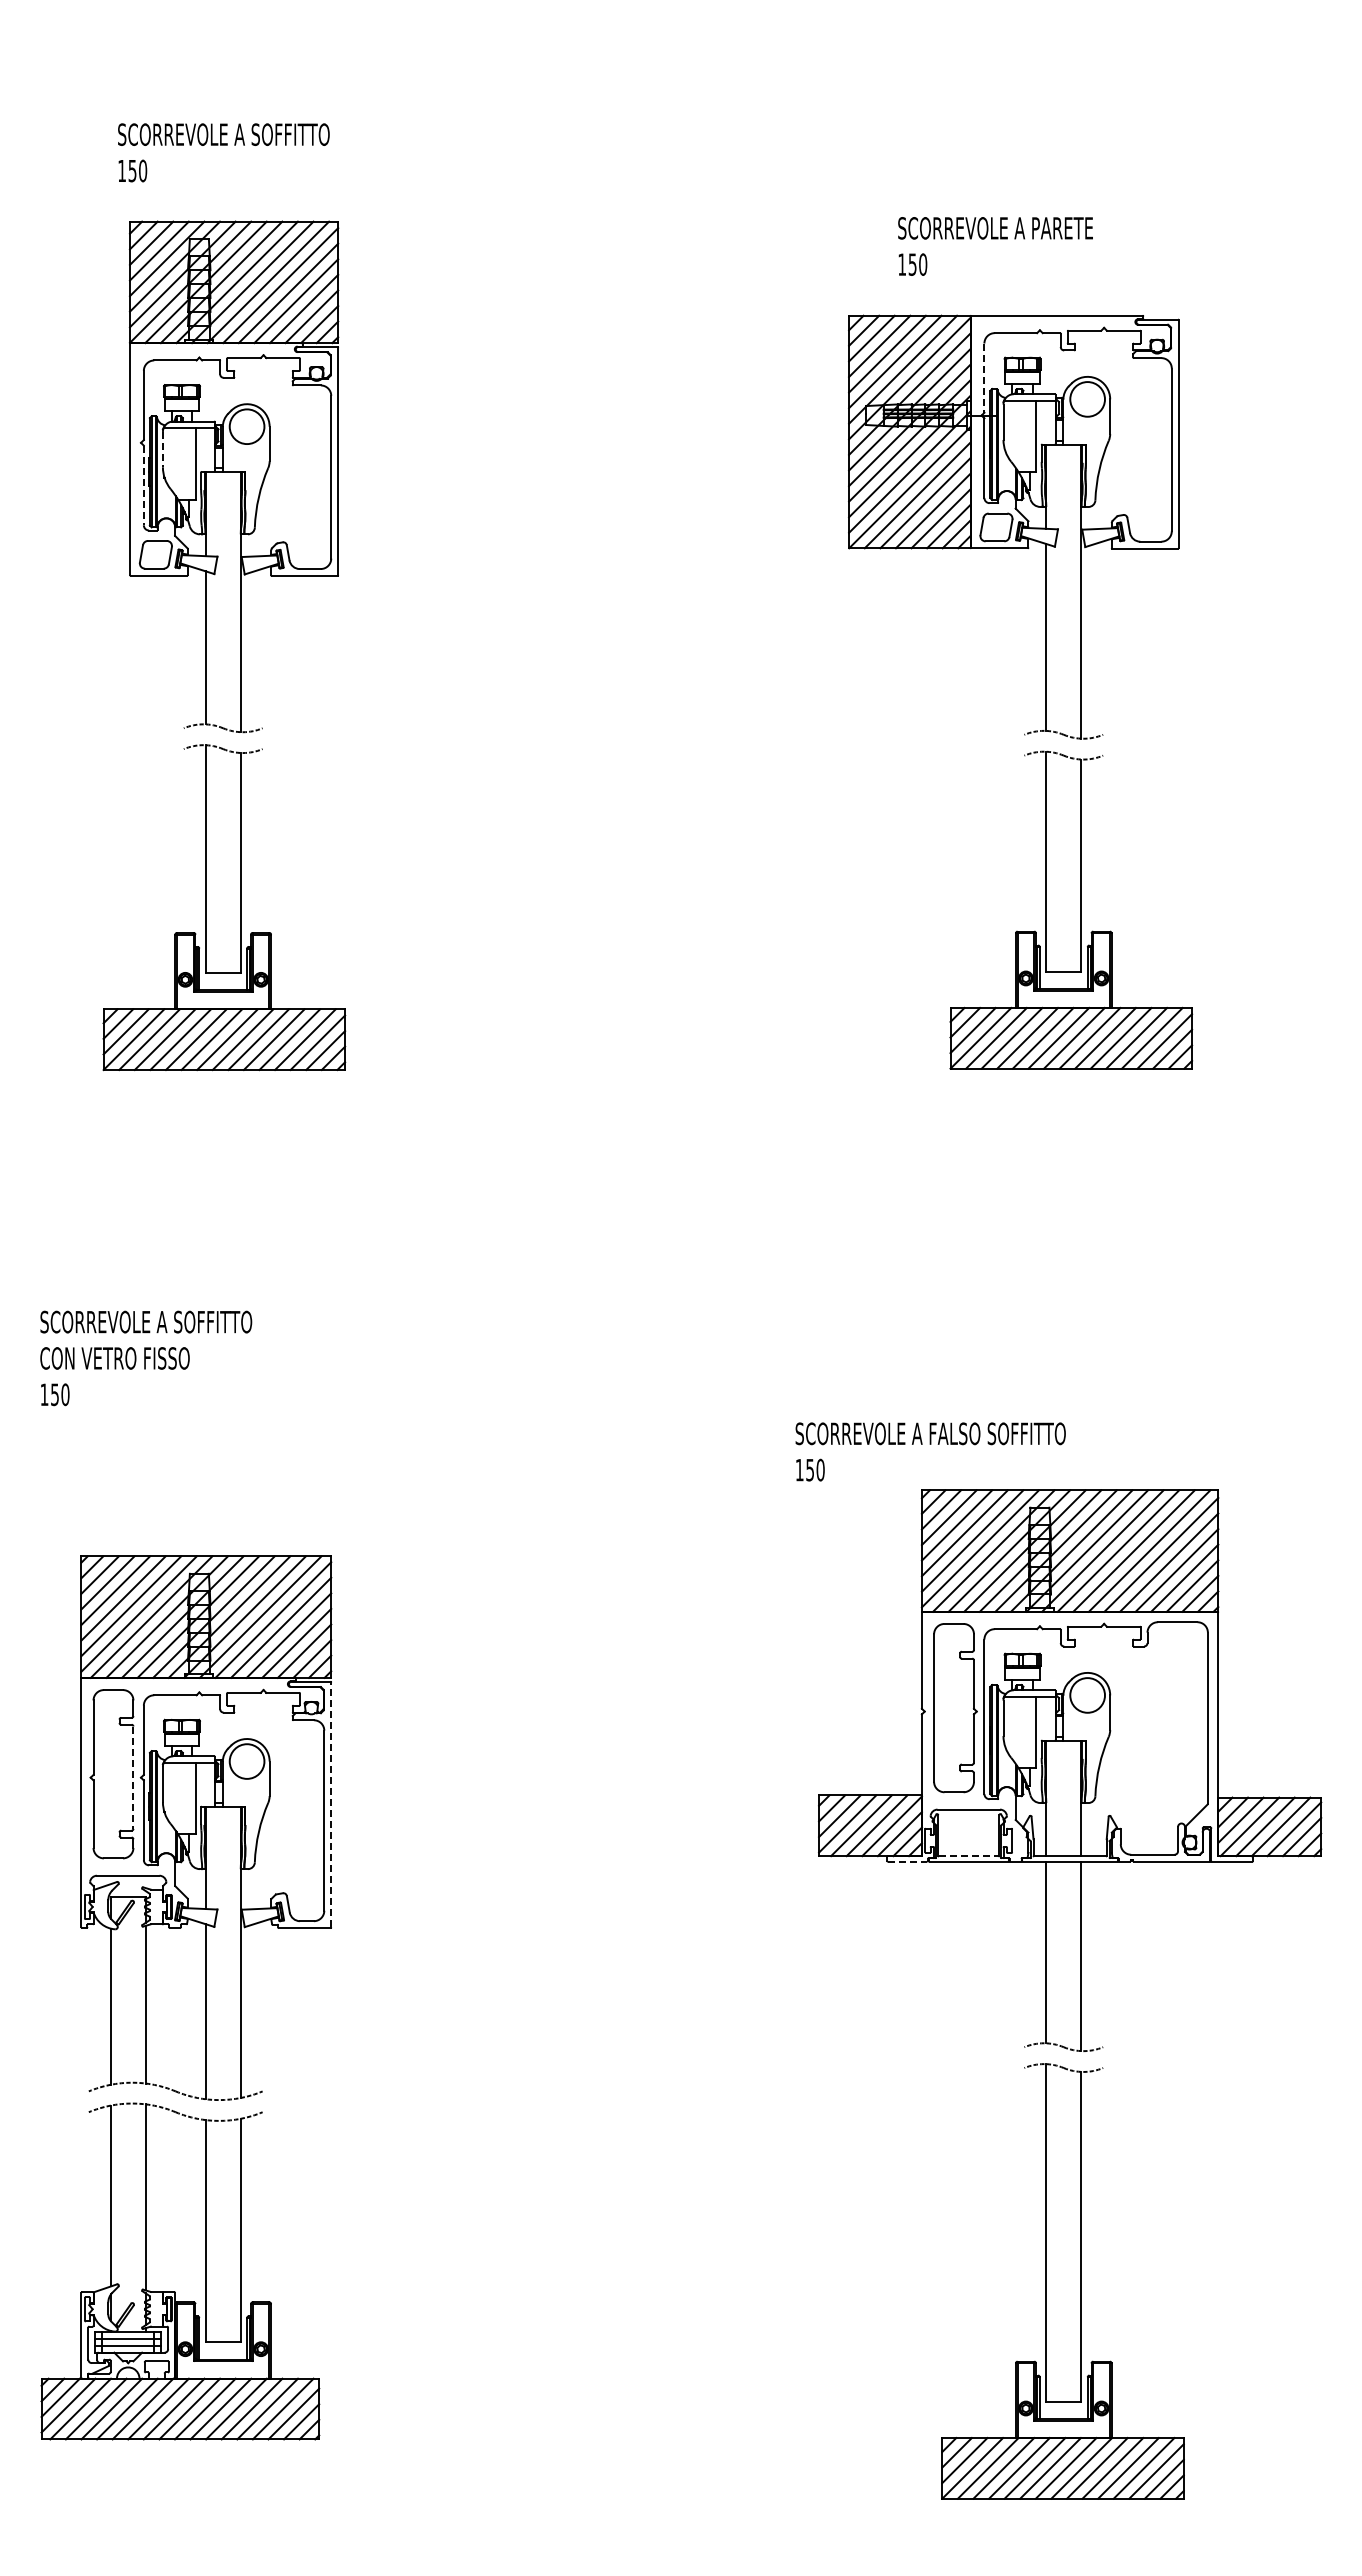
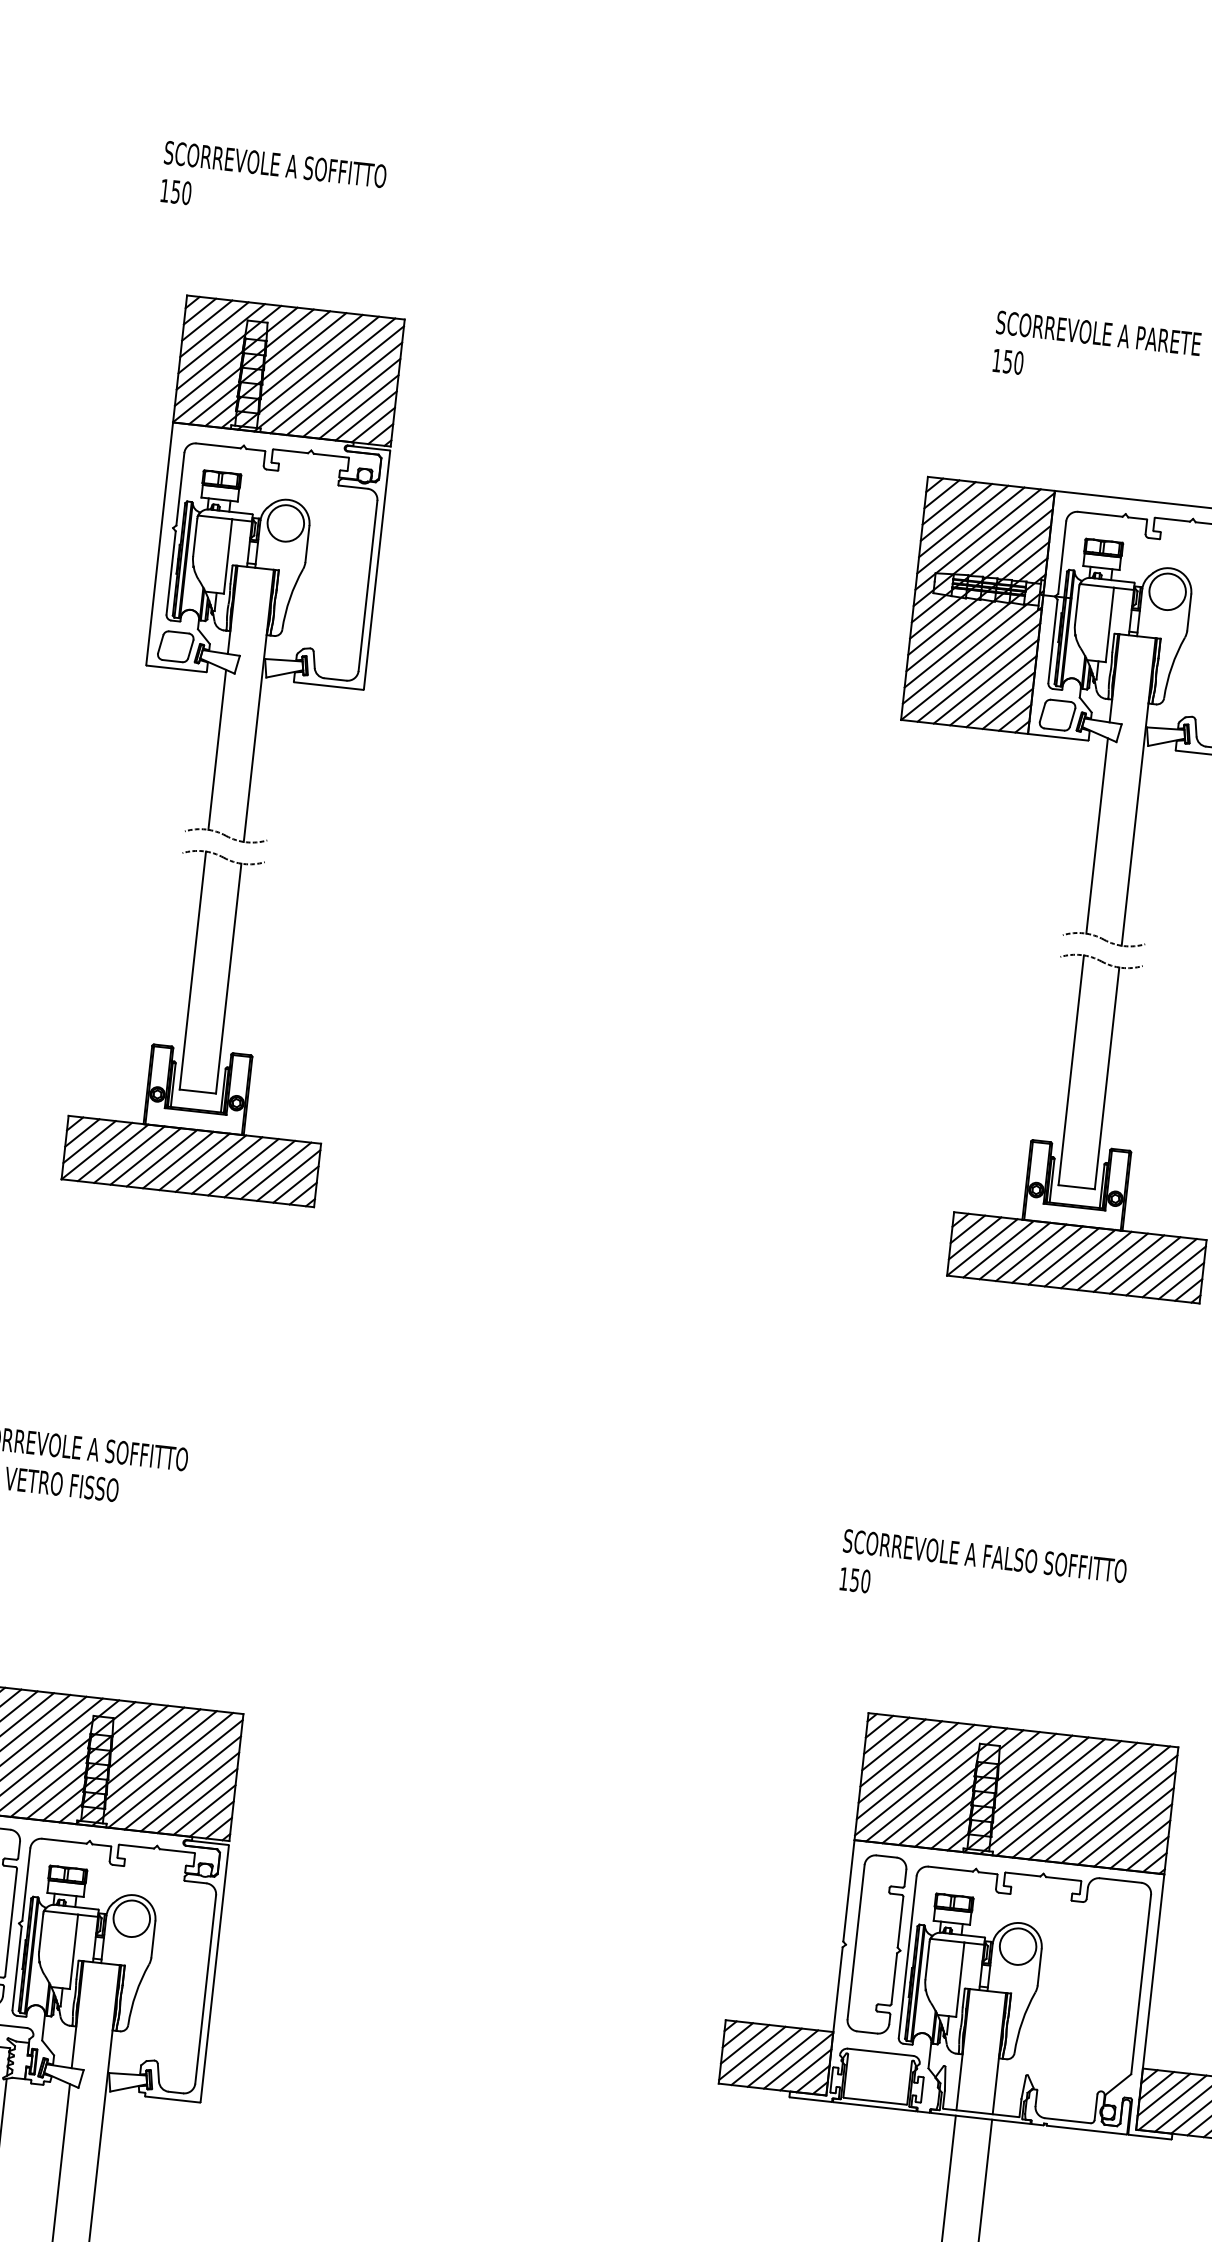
text: (223, 152) -> (273, 183), moved
text: (995, 246) -> (1096, 352), moved
line: (984, 378) -> (1062, 558), dashed -> solid
line: (162, 449) -> (194, 537), dashed -> solid
line: (143, 485) -> (170, 572), dashed -> solid
text: (930, 1451) -> (982, 1574), moved
line: (133, 1778) -> (11, 1923), dashed -> solid
line: (331, 1804) -> (215, 1973), dashed -> solid
line: (968, 1856) -> (874, 2101), dashed -> solid
line: (907, 1861) -> (810, 2099), dashed -> solid

